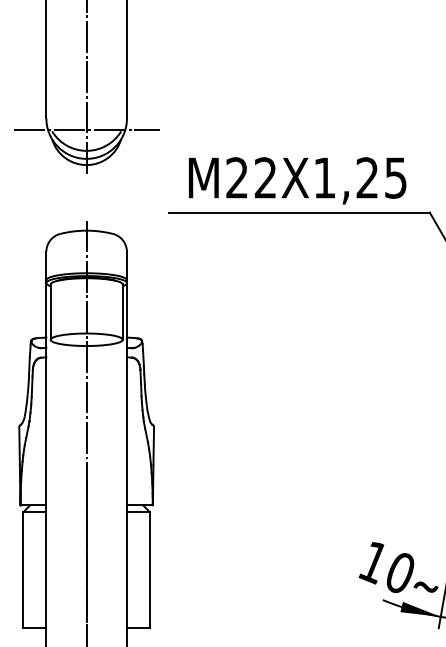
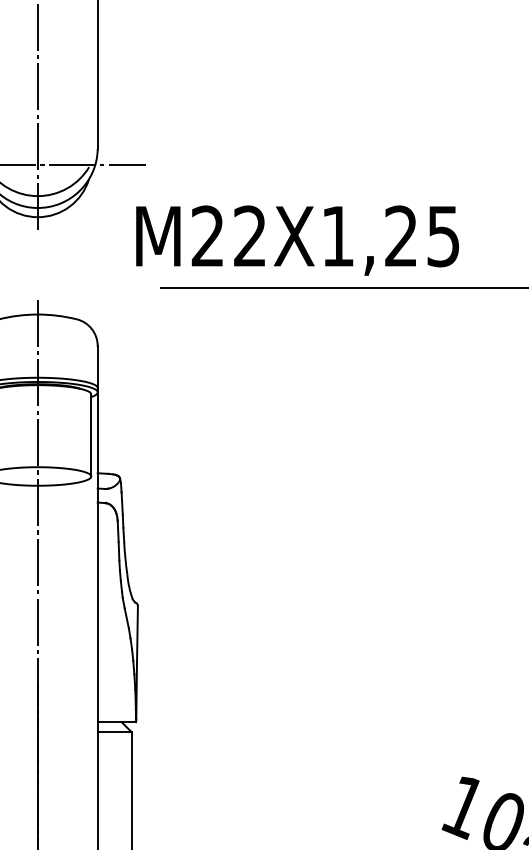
text: (297, 180) -> (297, 240), moved

